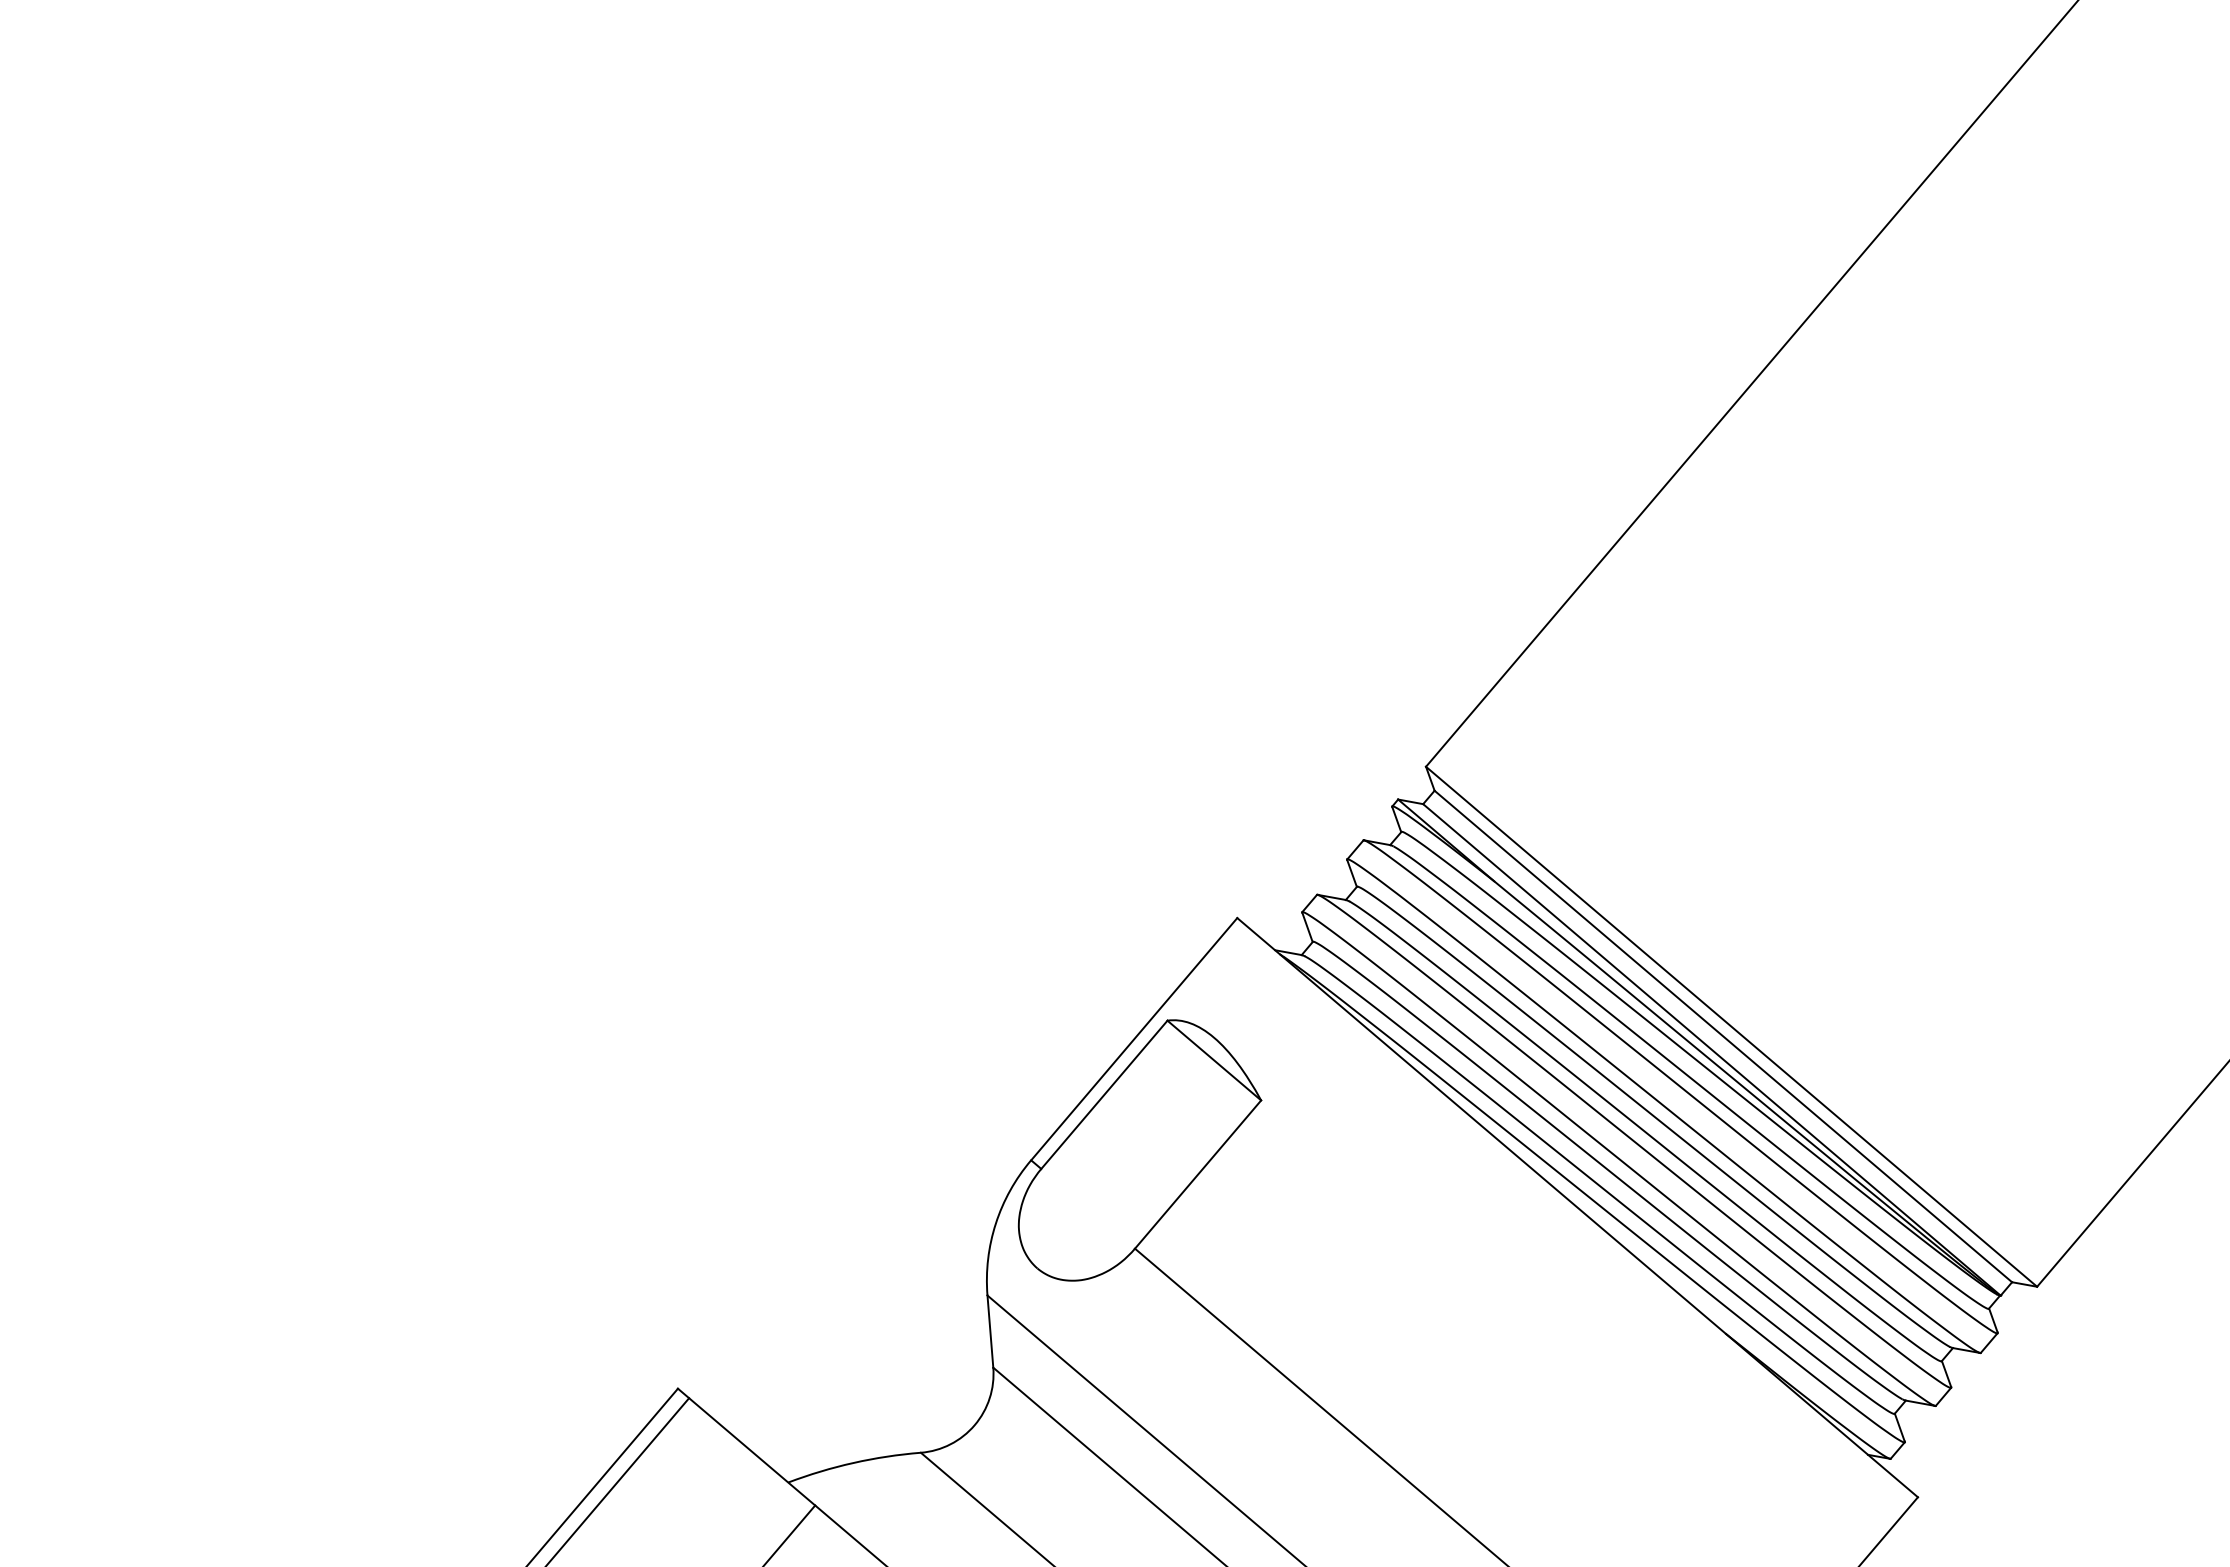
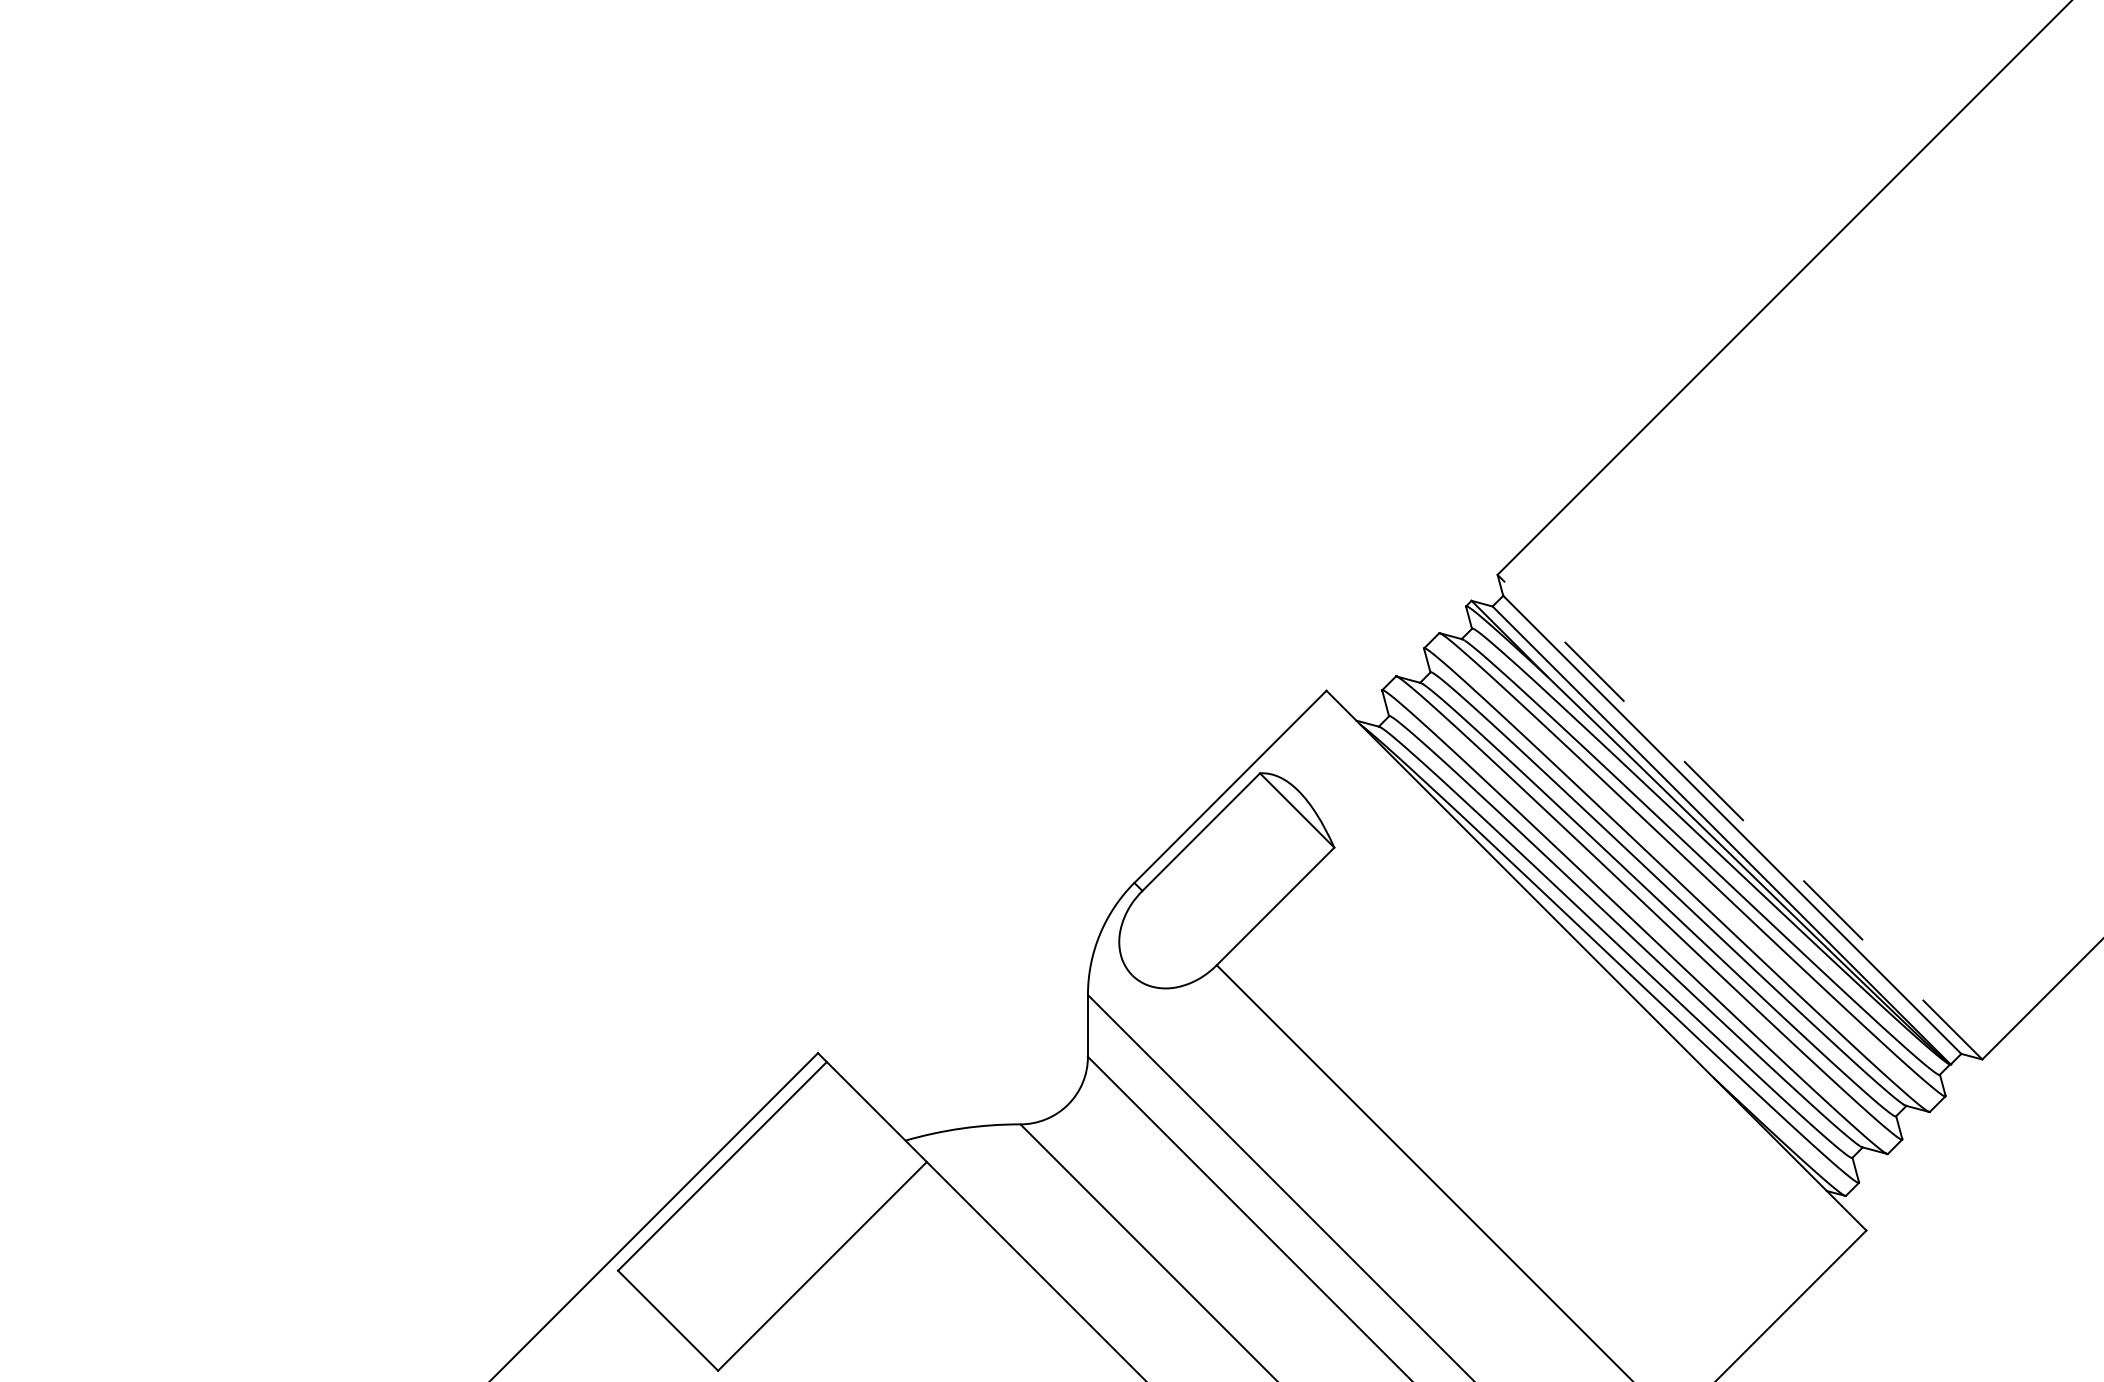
line: (1731, 1027) -> (1739, 817), solid -> dashed

